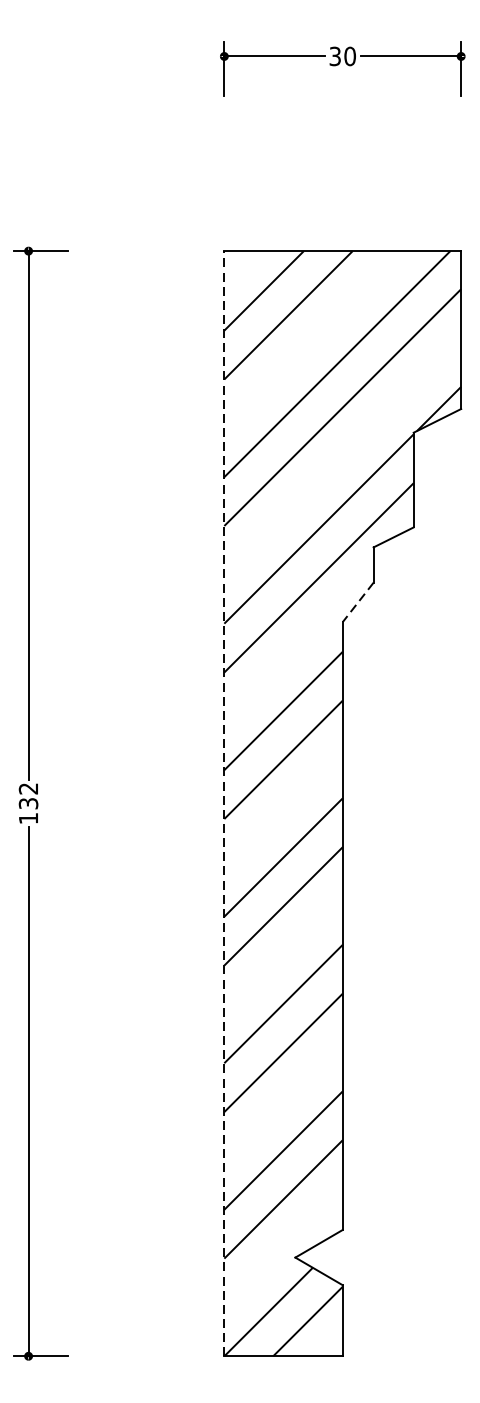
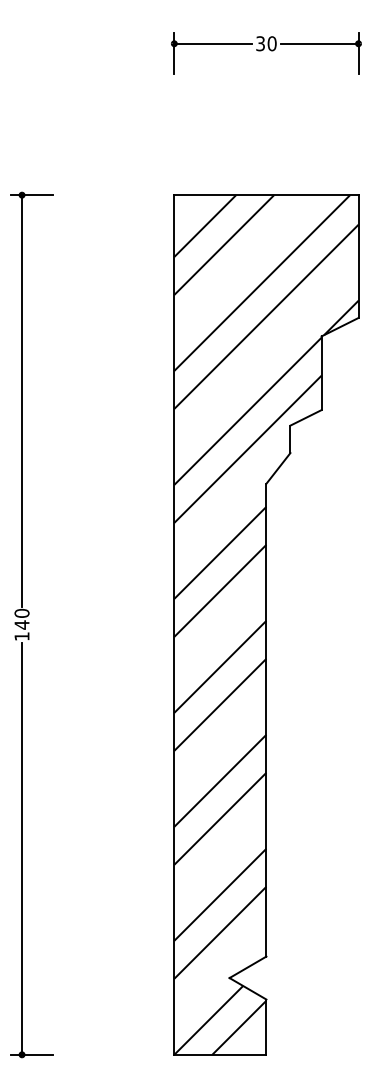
line: (358, 602) -> (278, 468), dashed -> solid
text: (27, 795) -> (21, 618), 132 -> 140
line: (224, 804) -> (174, 625), dashed -> solid

